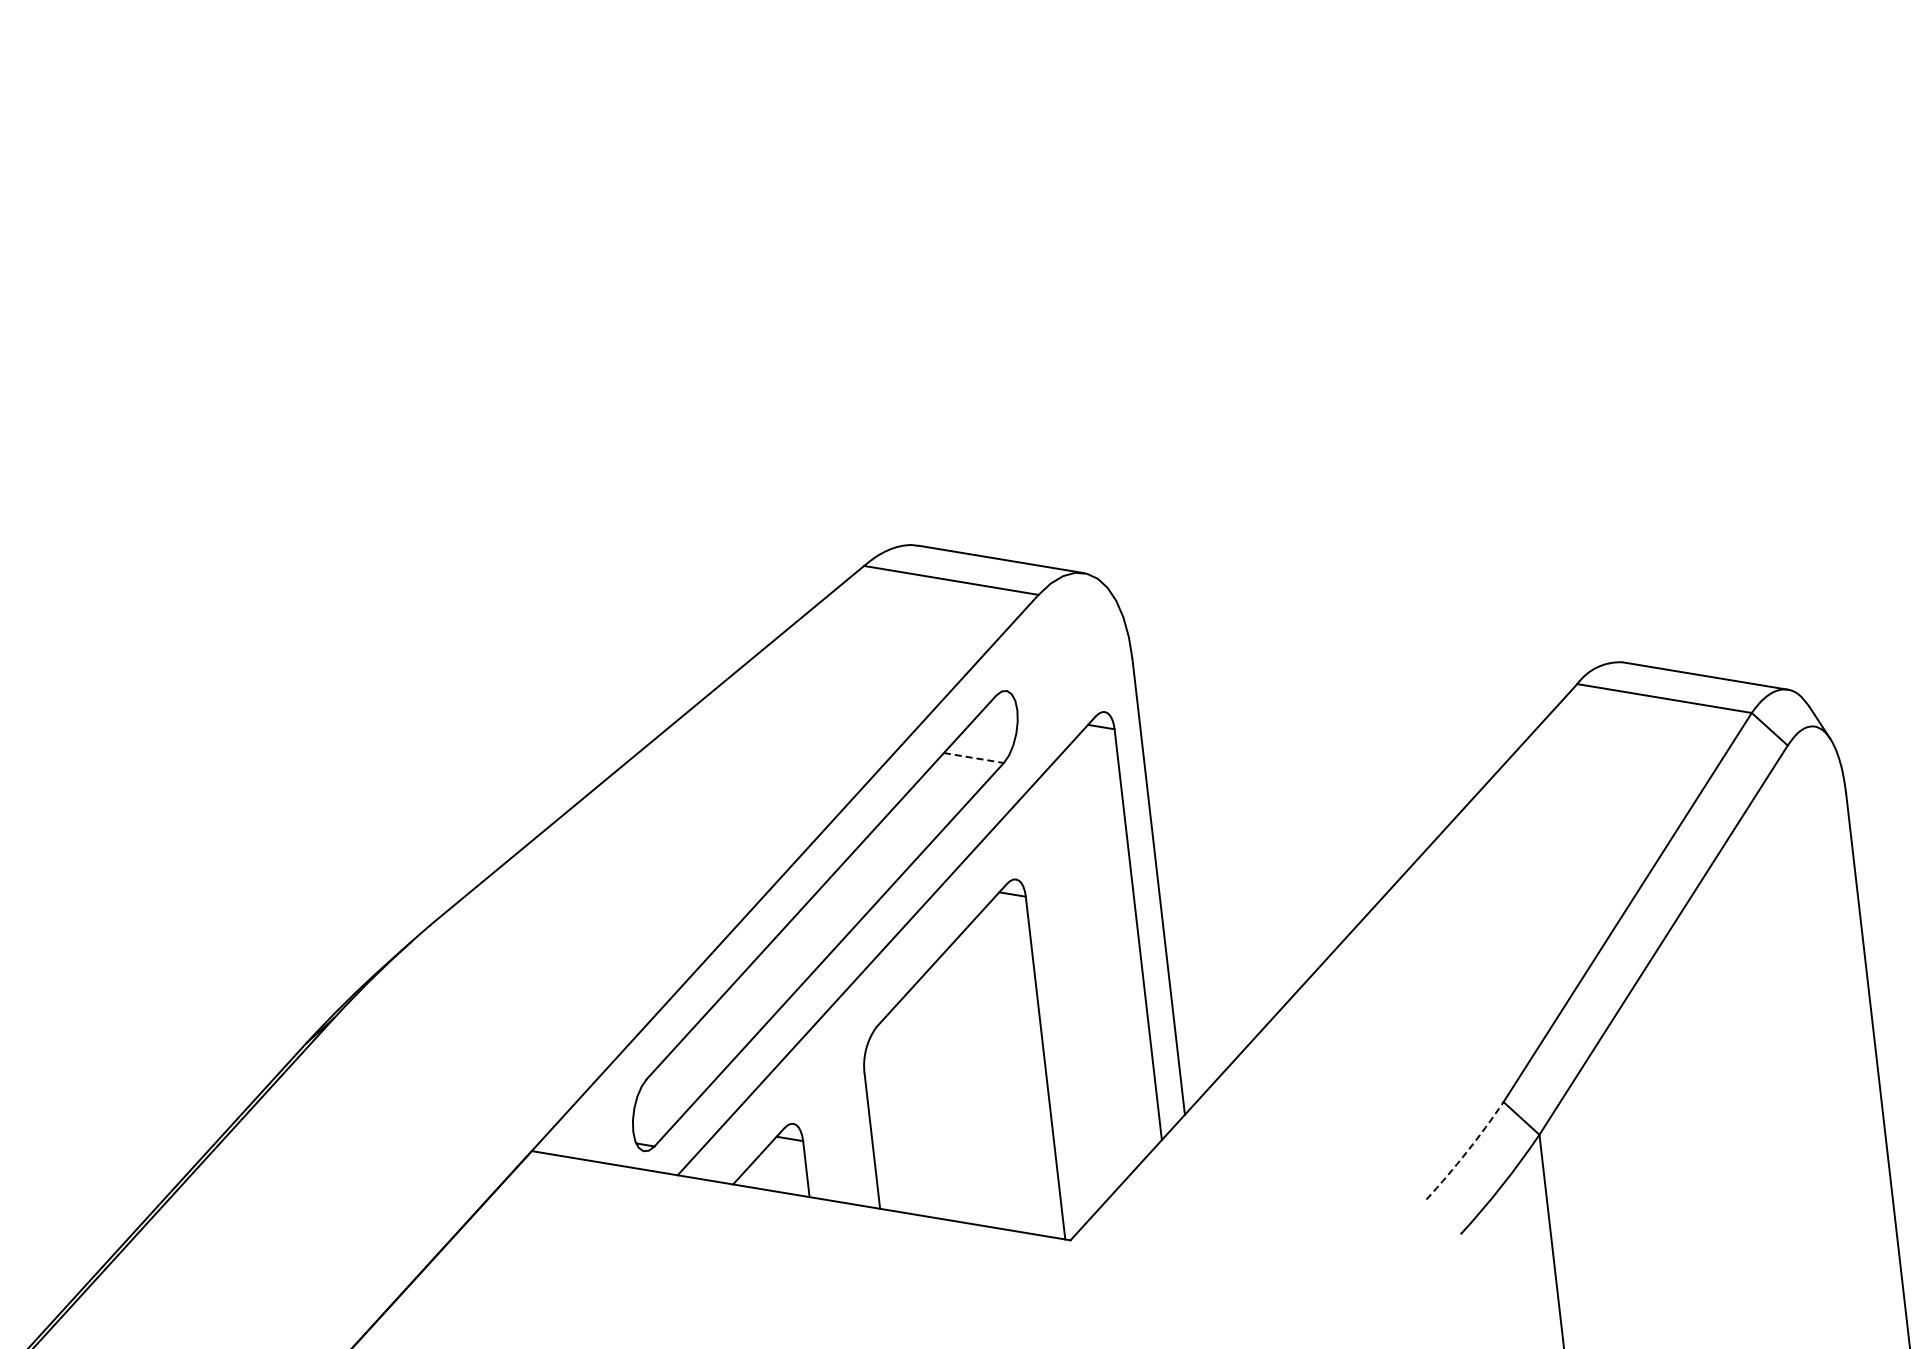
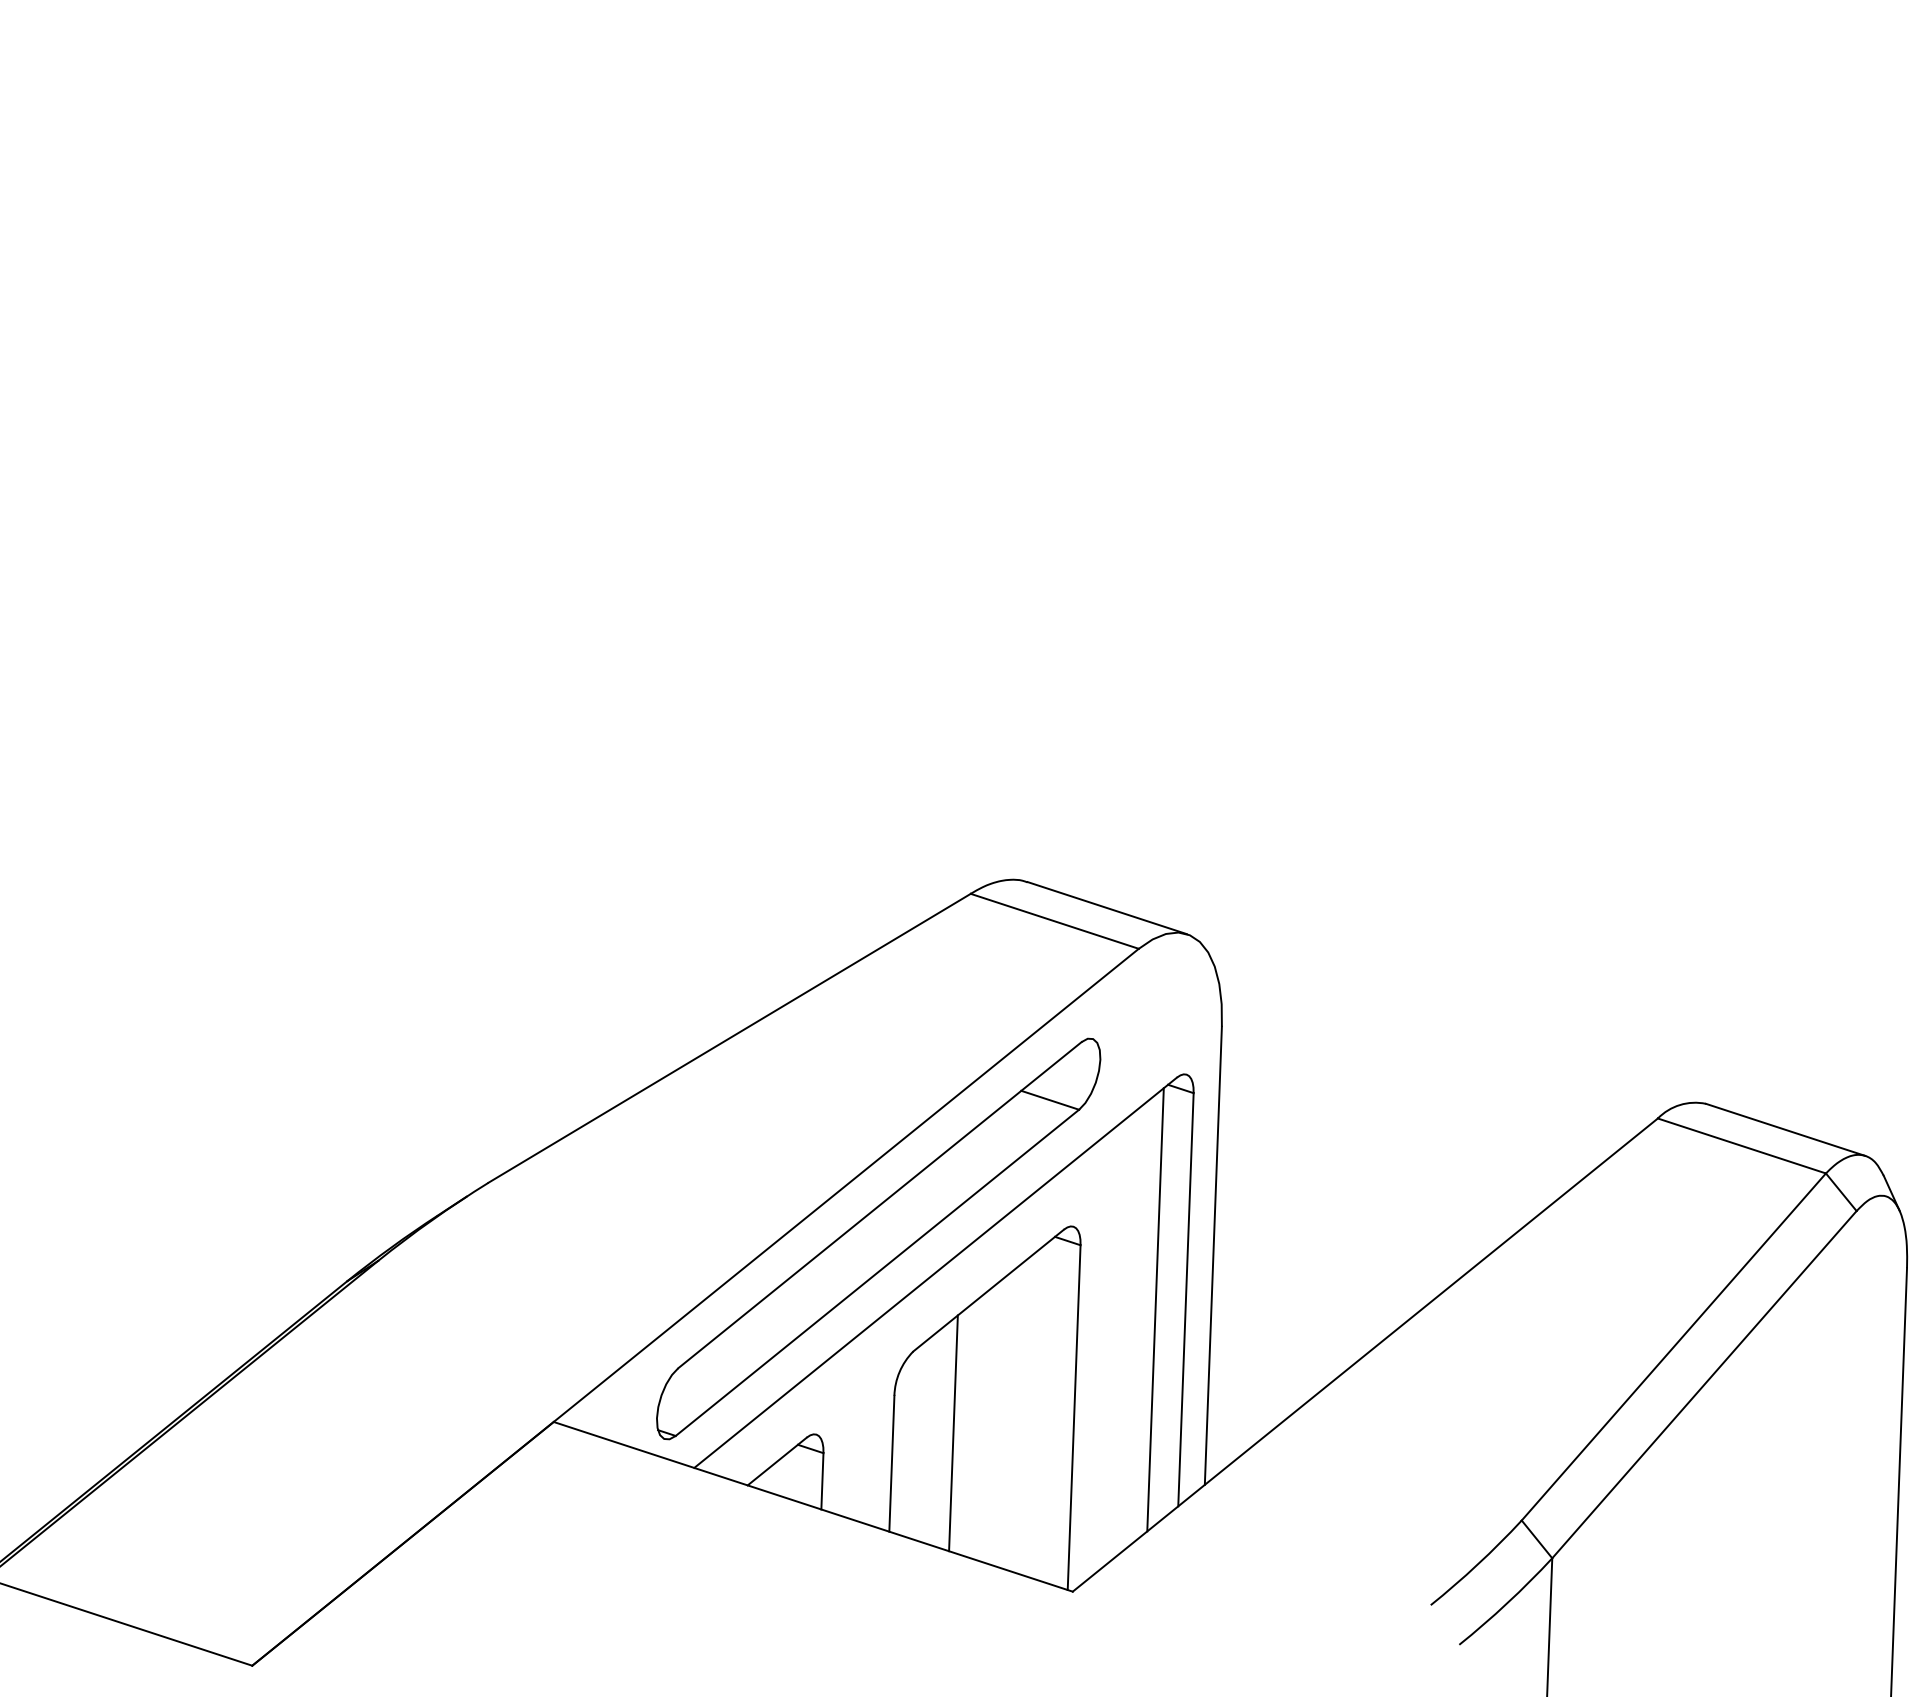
line: (974, 758) -> (1050, 1100), dashed -> solid
line: (1109, 948) -> (1155, 1309), added
line: (928, 1102) -> (953, 1433), added
arc: (1466, 1152) -> (1477, 1564), dashed -> solid

